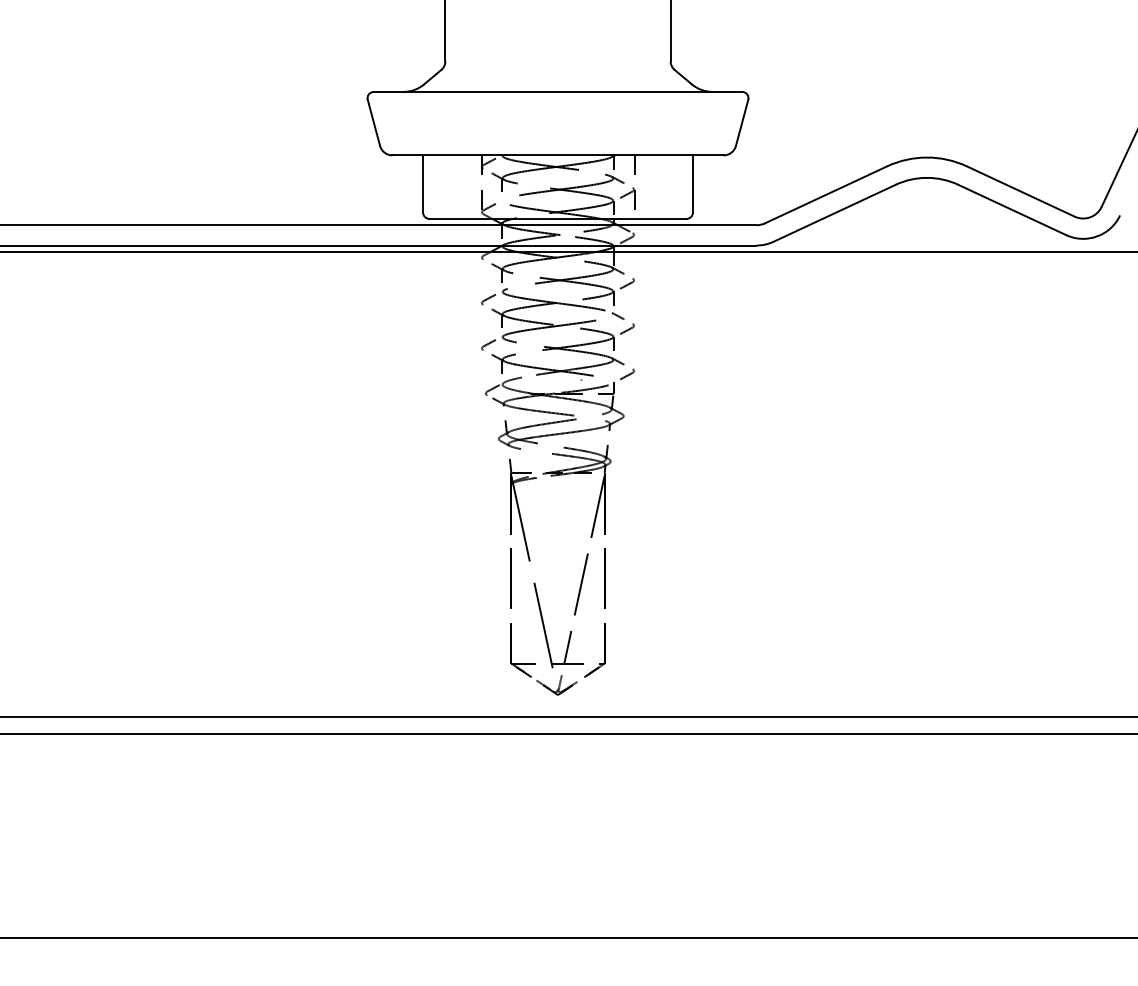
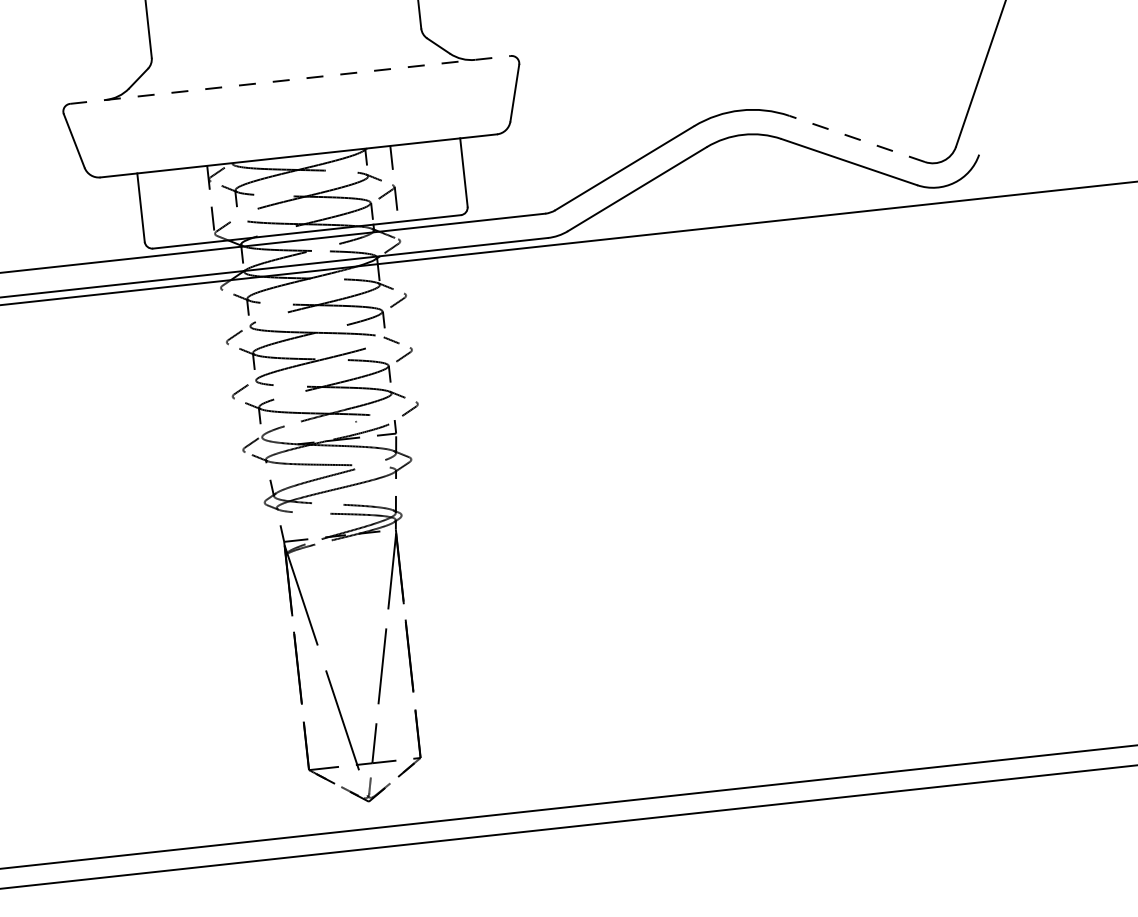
line: (558, 91) -> (291, 79), solid -> dashed
line: (1020, 191) -> (856, 138), solid -> dashed

